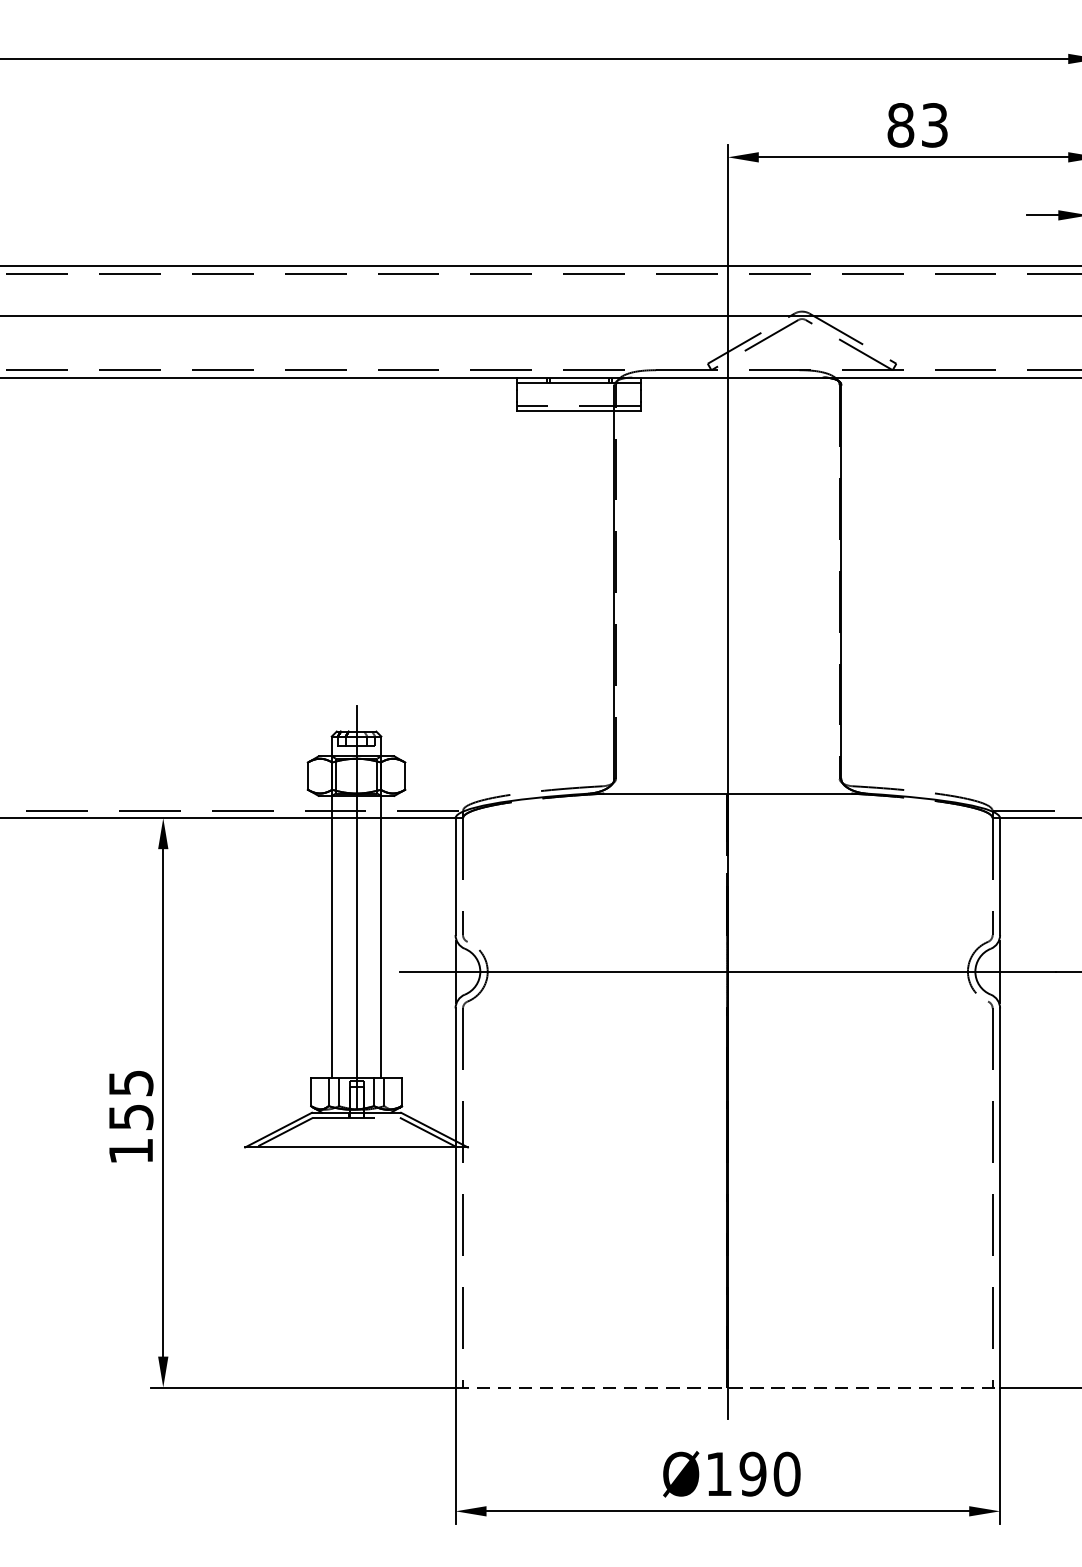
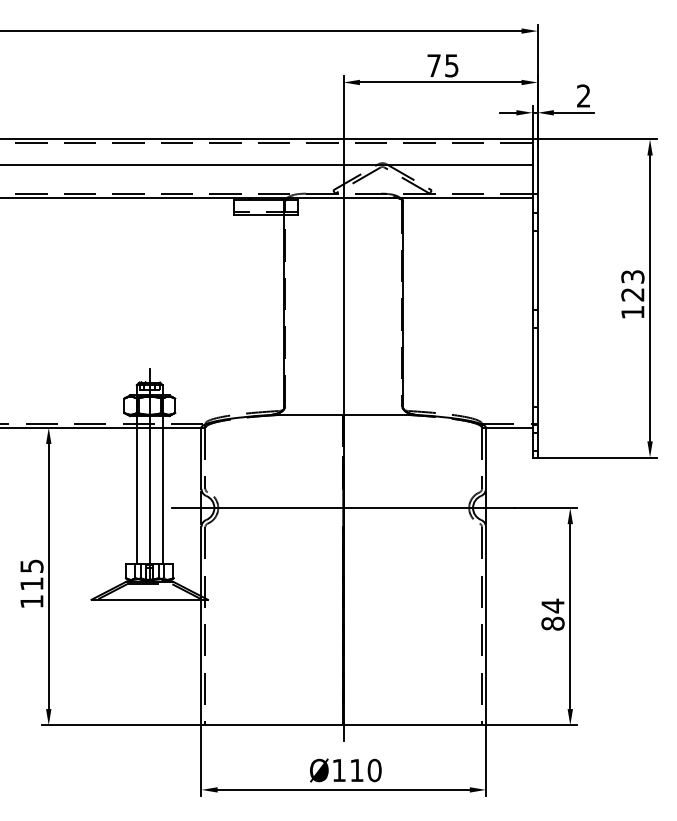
text: (916, 124) -> (442, 65), 83 -> 75
text: (130, 1116) -> (31, 583), 155 -> 115
line: (729, 1388) -> (344, 725), dashed -> solid
text: (752, 1474) -> (356, 770), 190 -> 110

